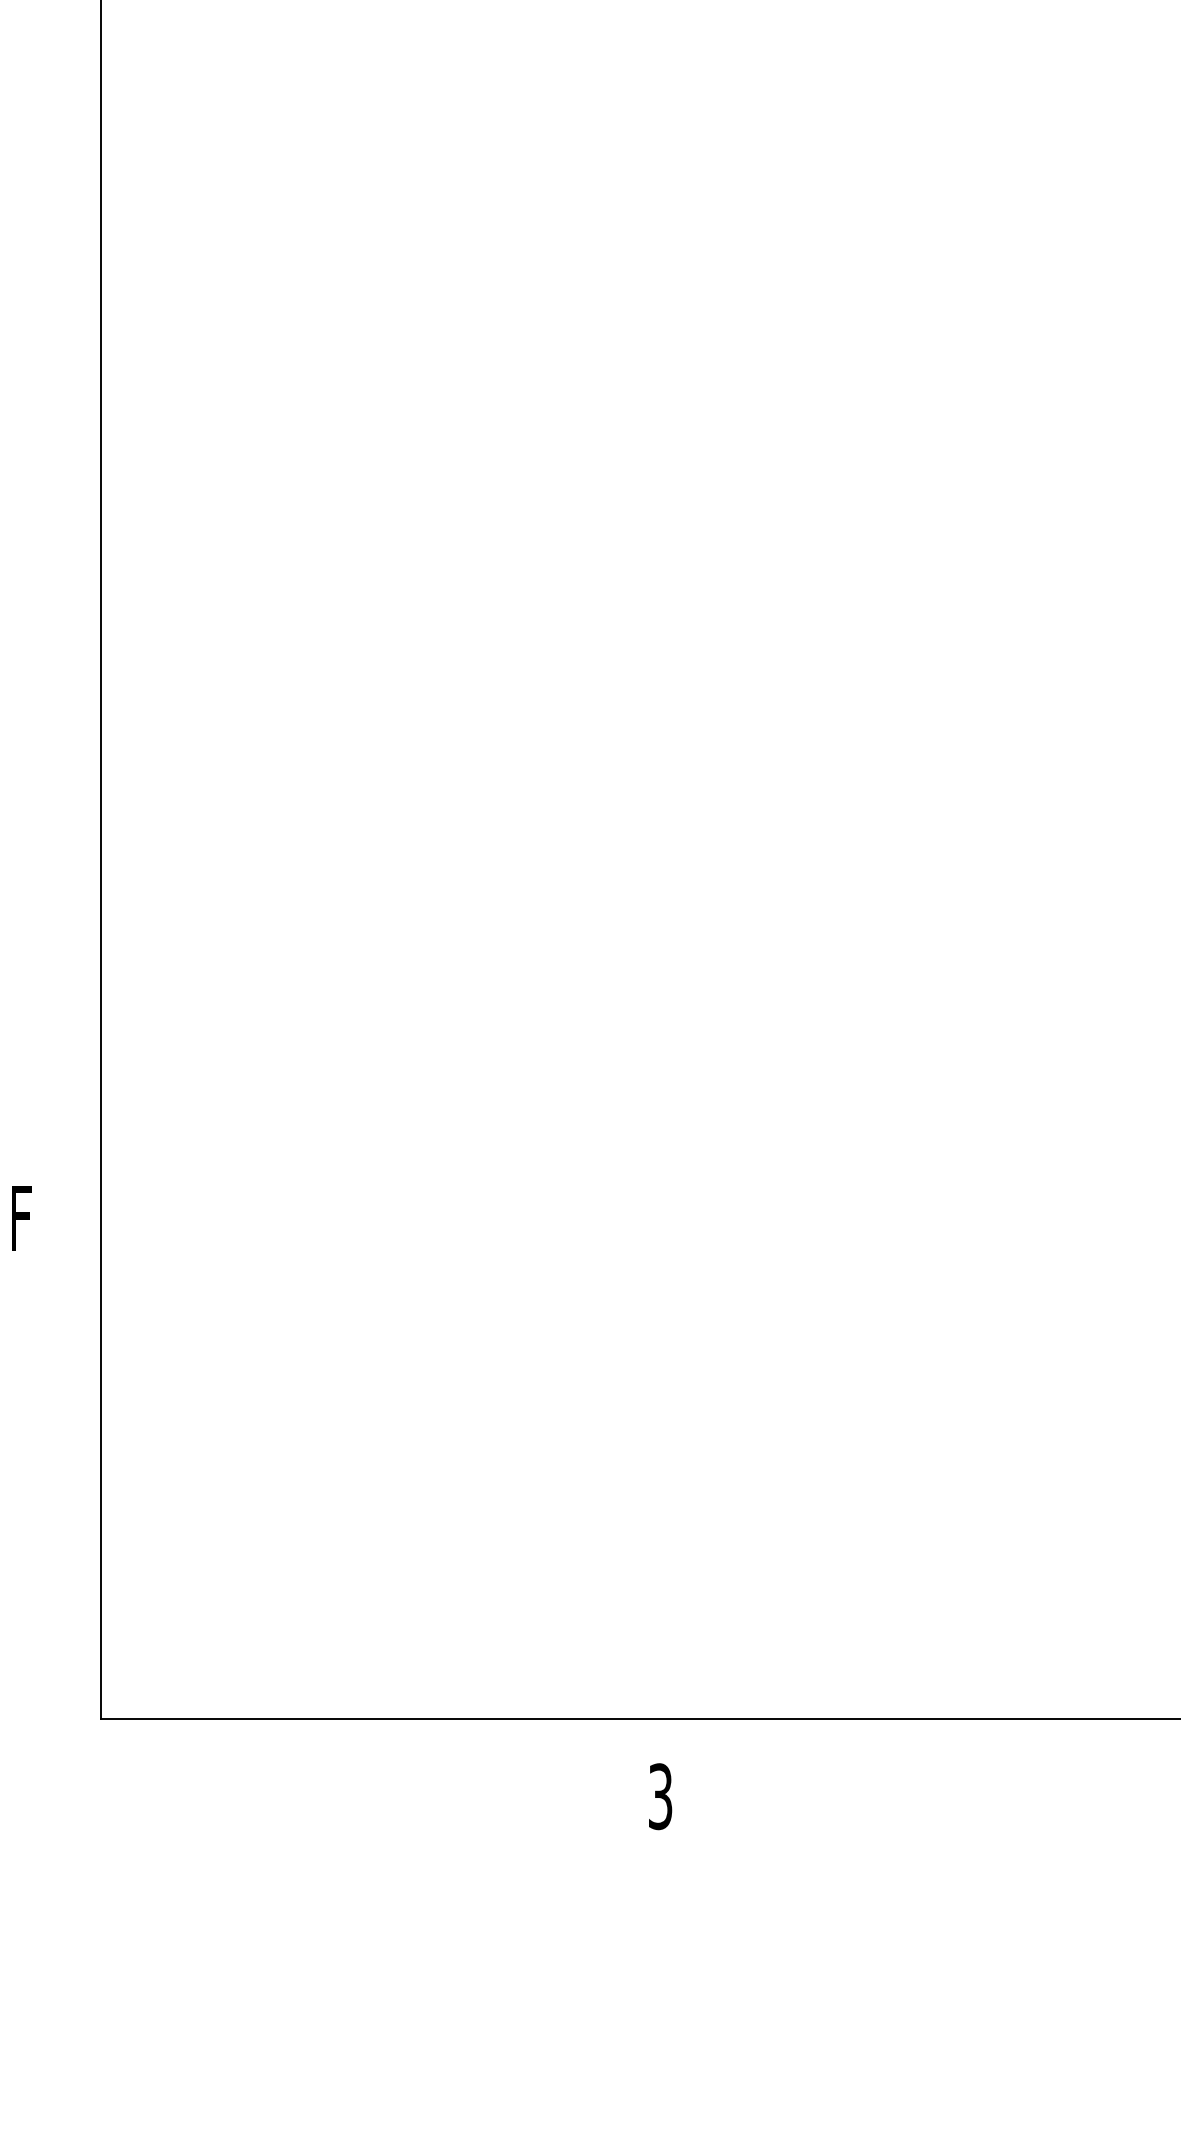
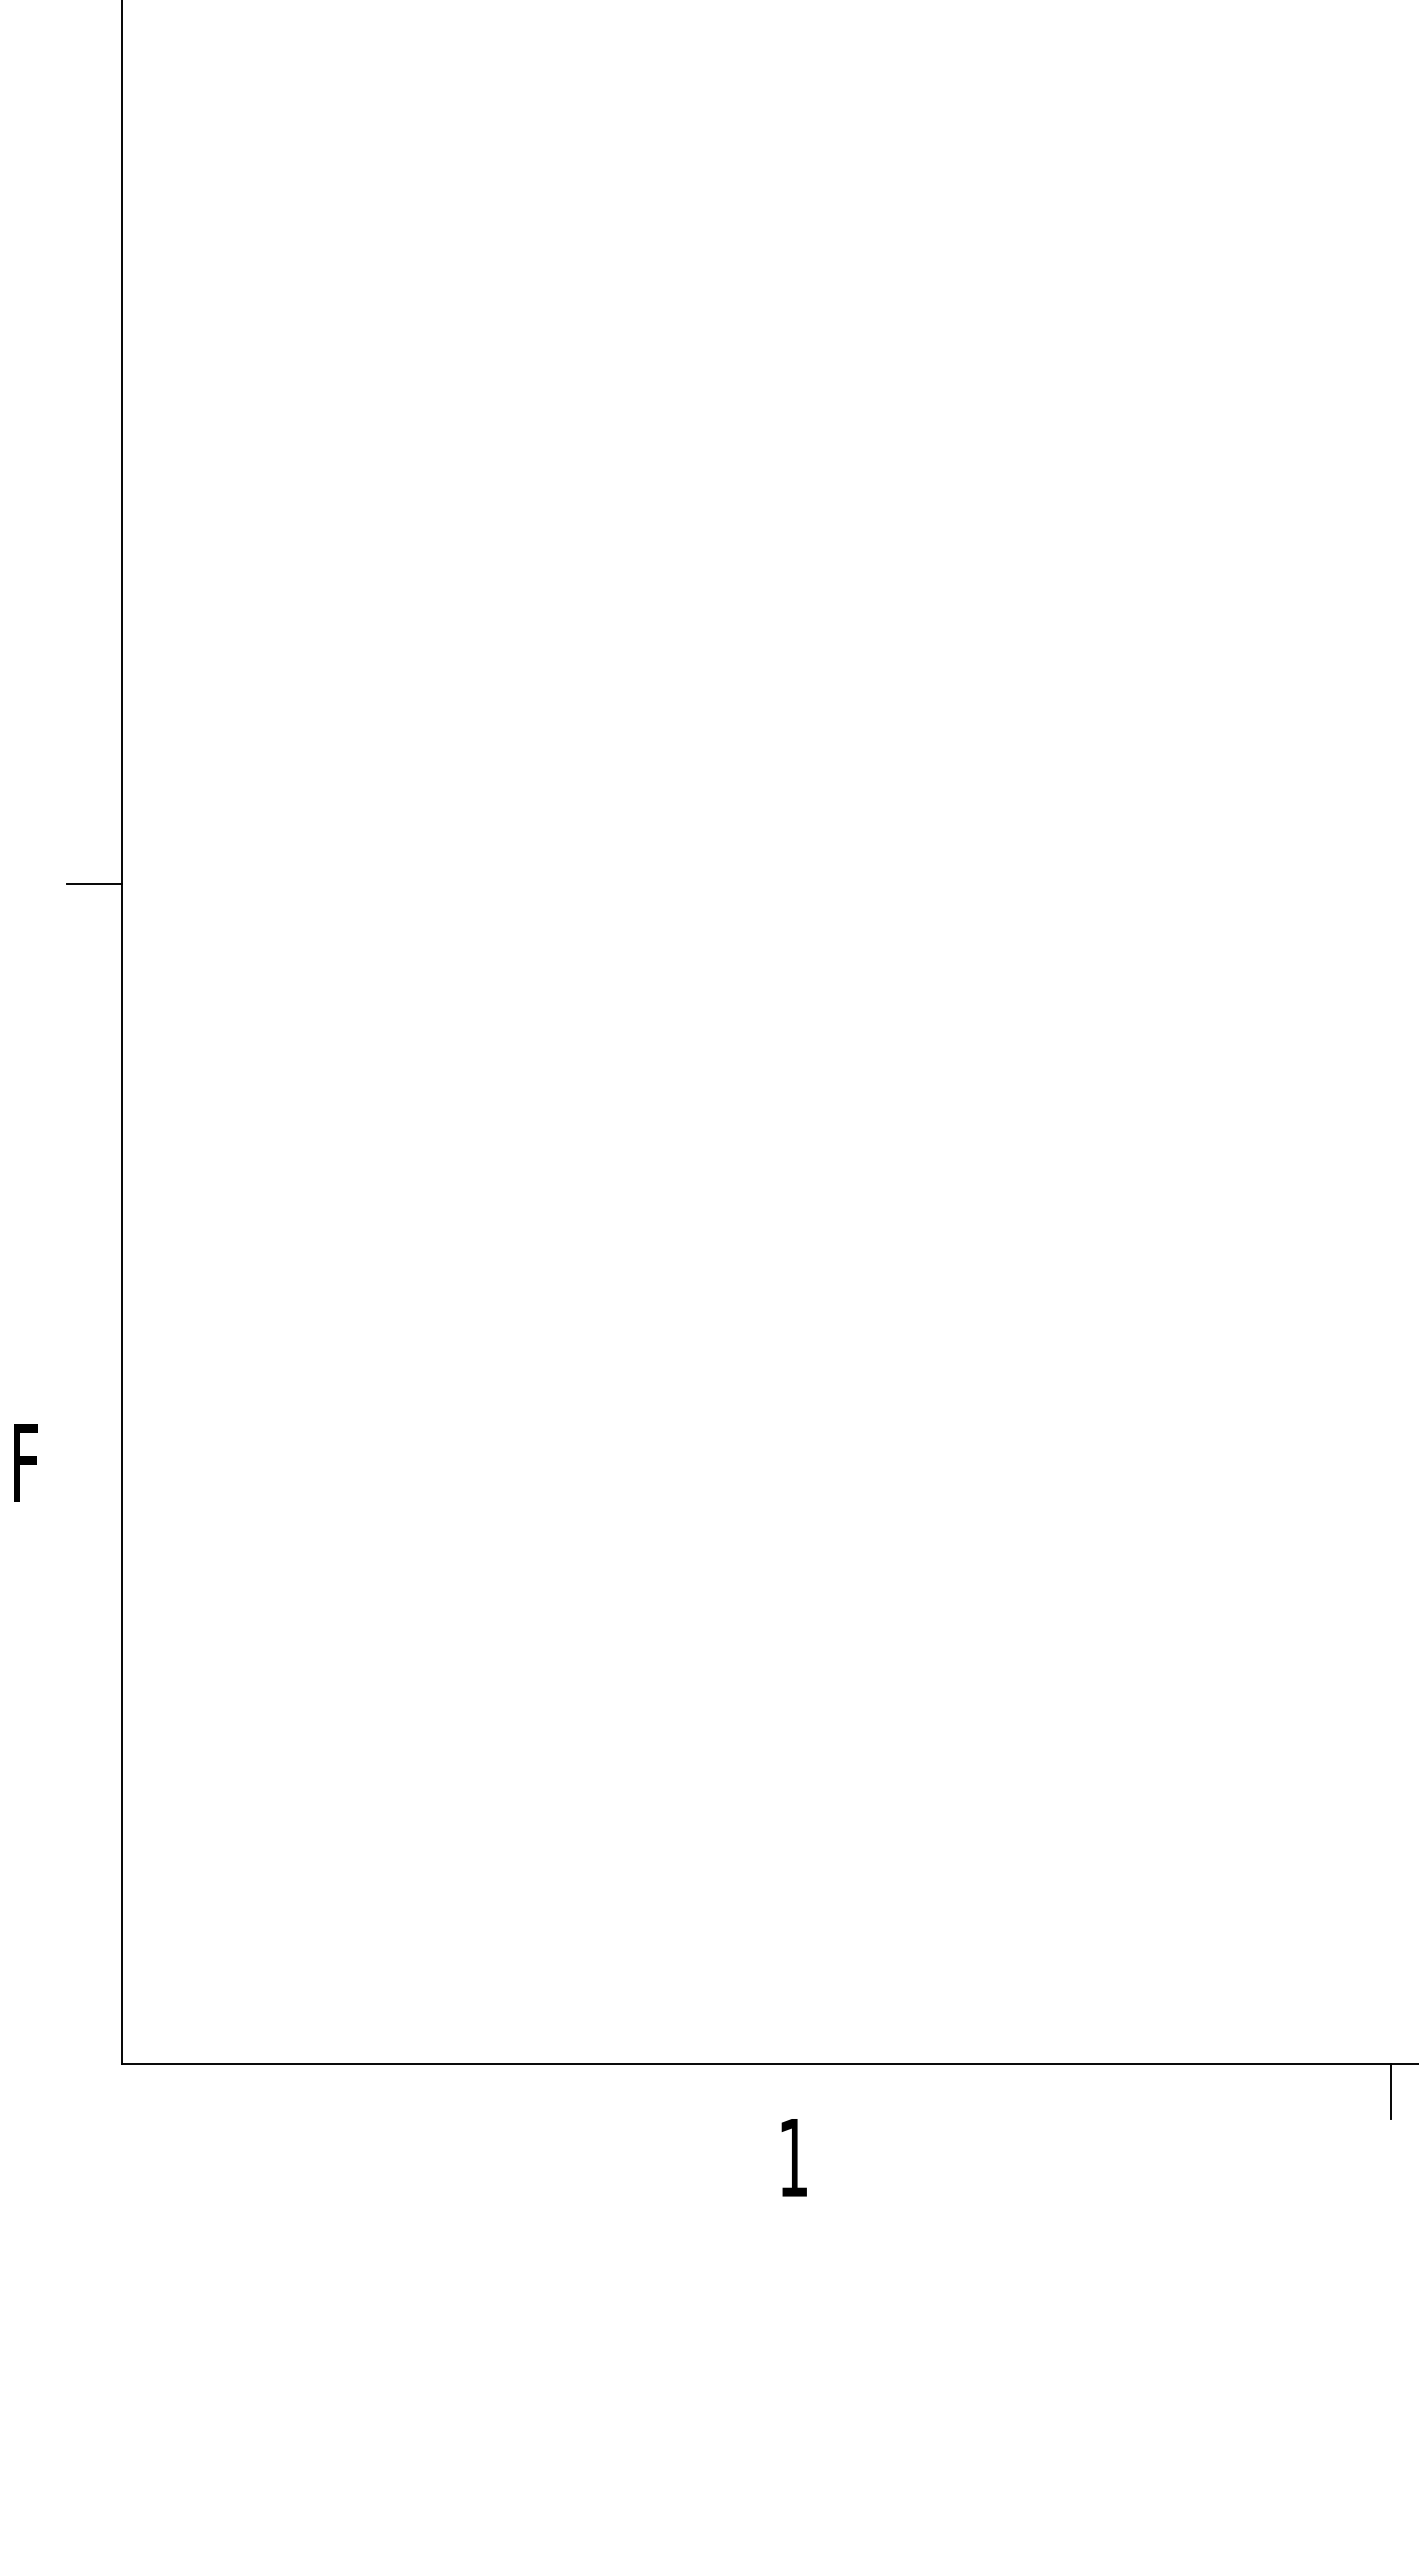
line: (78, 735) -> (94, 883), added
line: (1158, 1741) -> (1391, 2091), added
text: (660, 1796) -> (793, 2157), 3 -> 1

